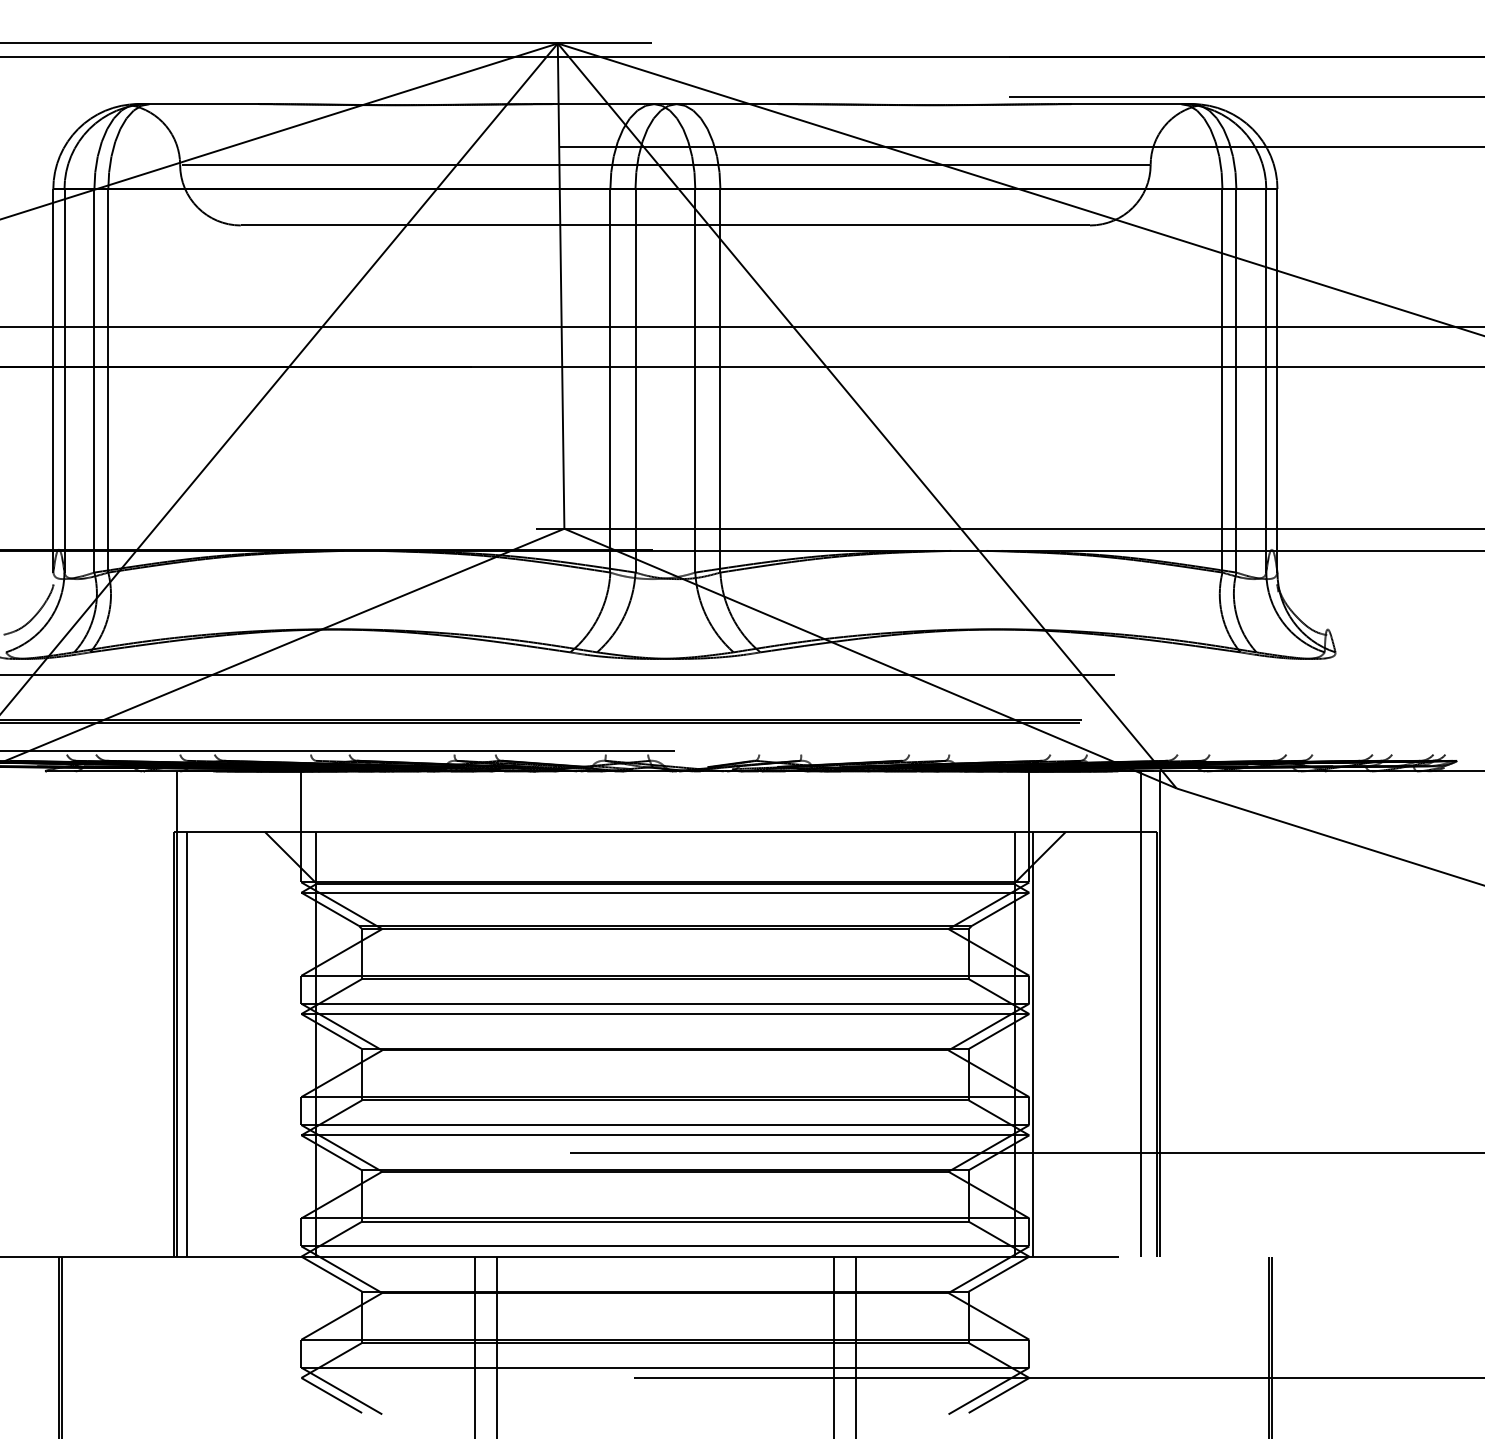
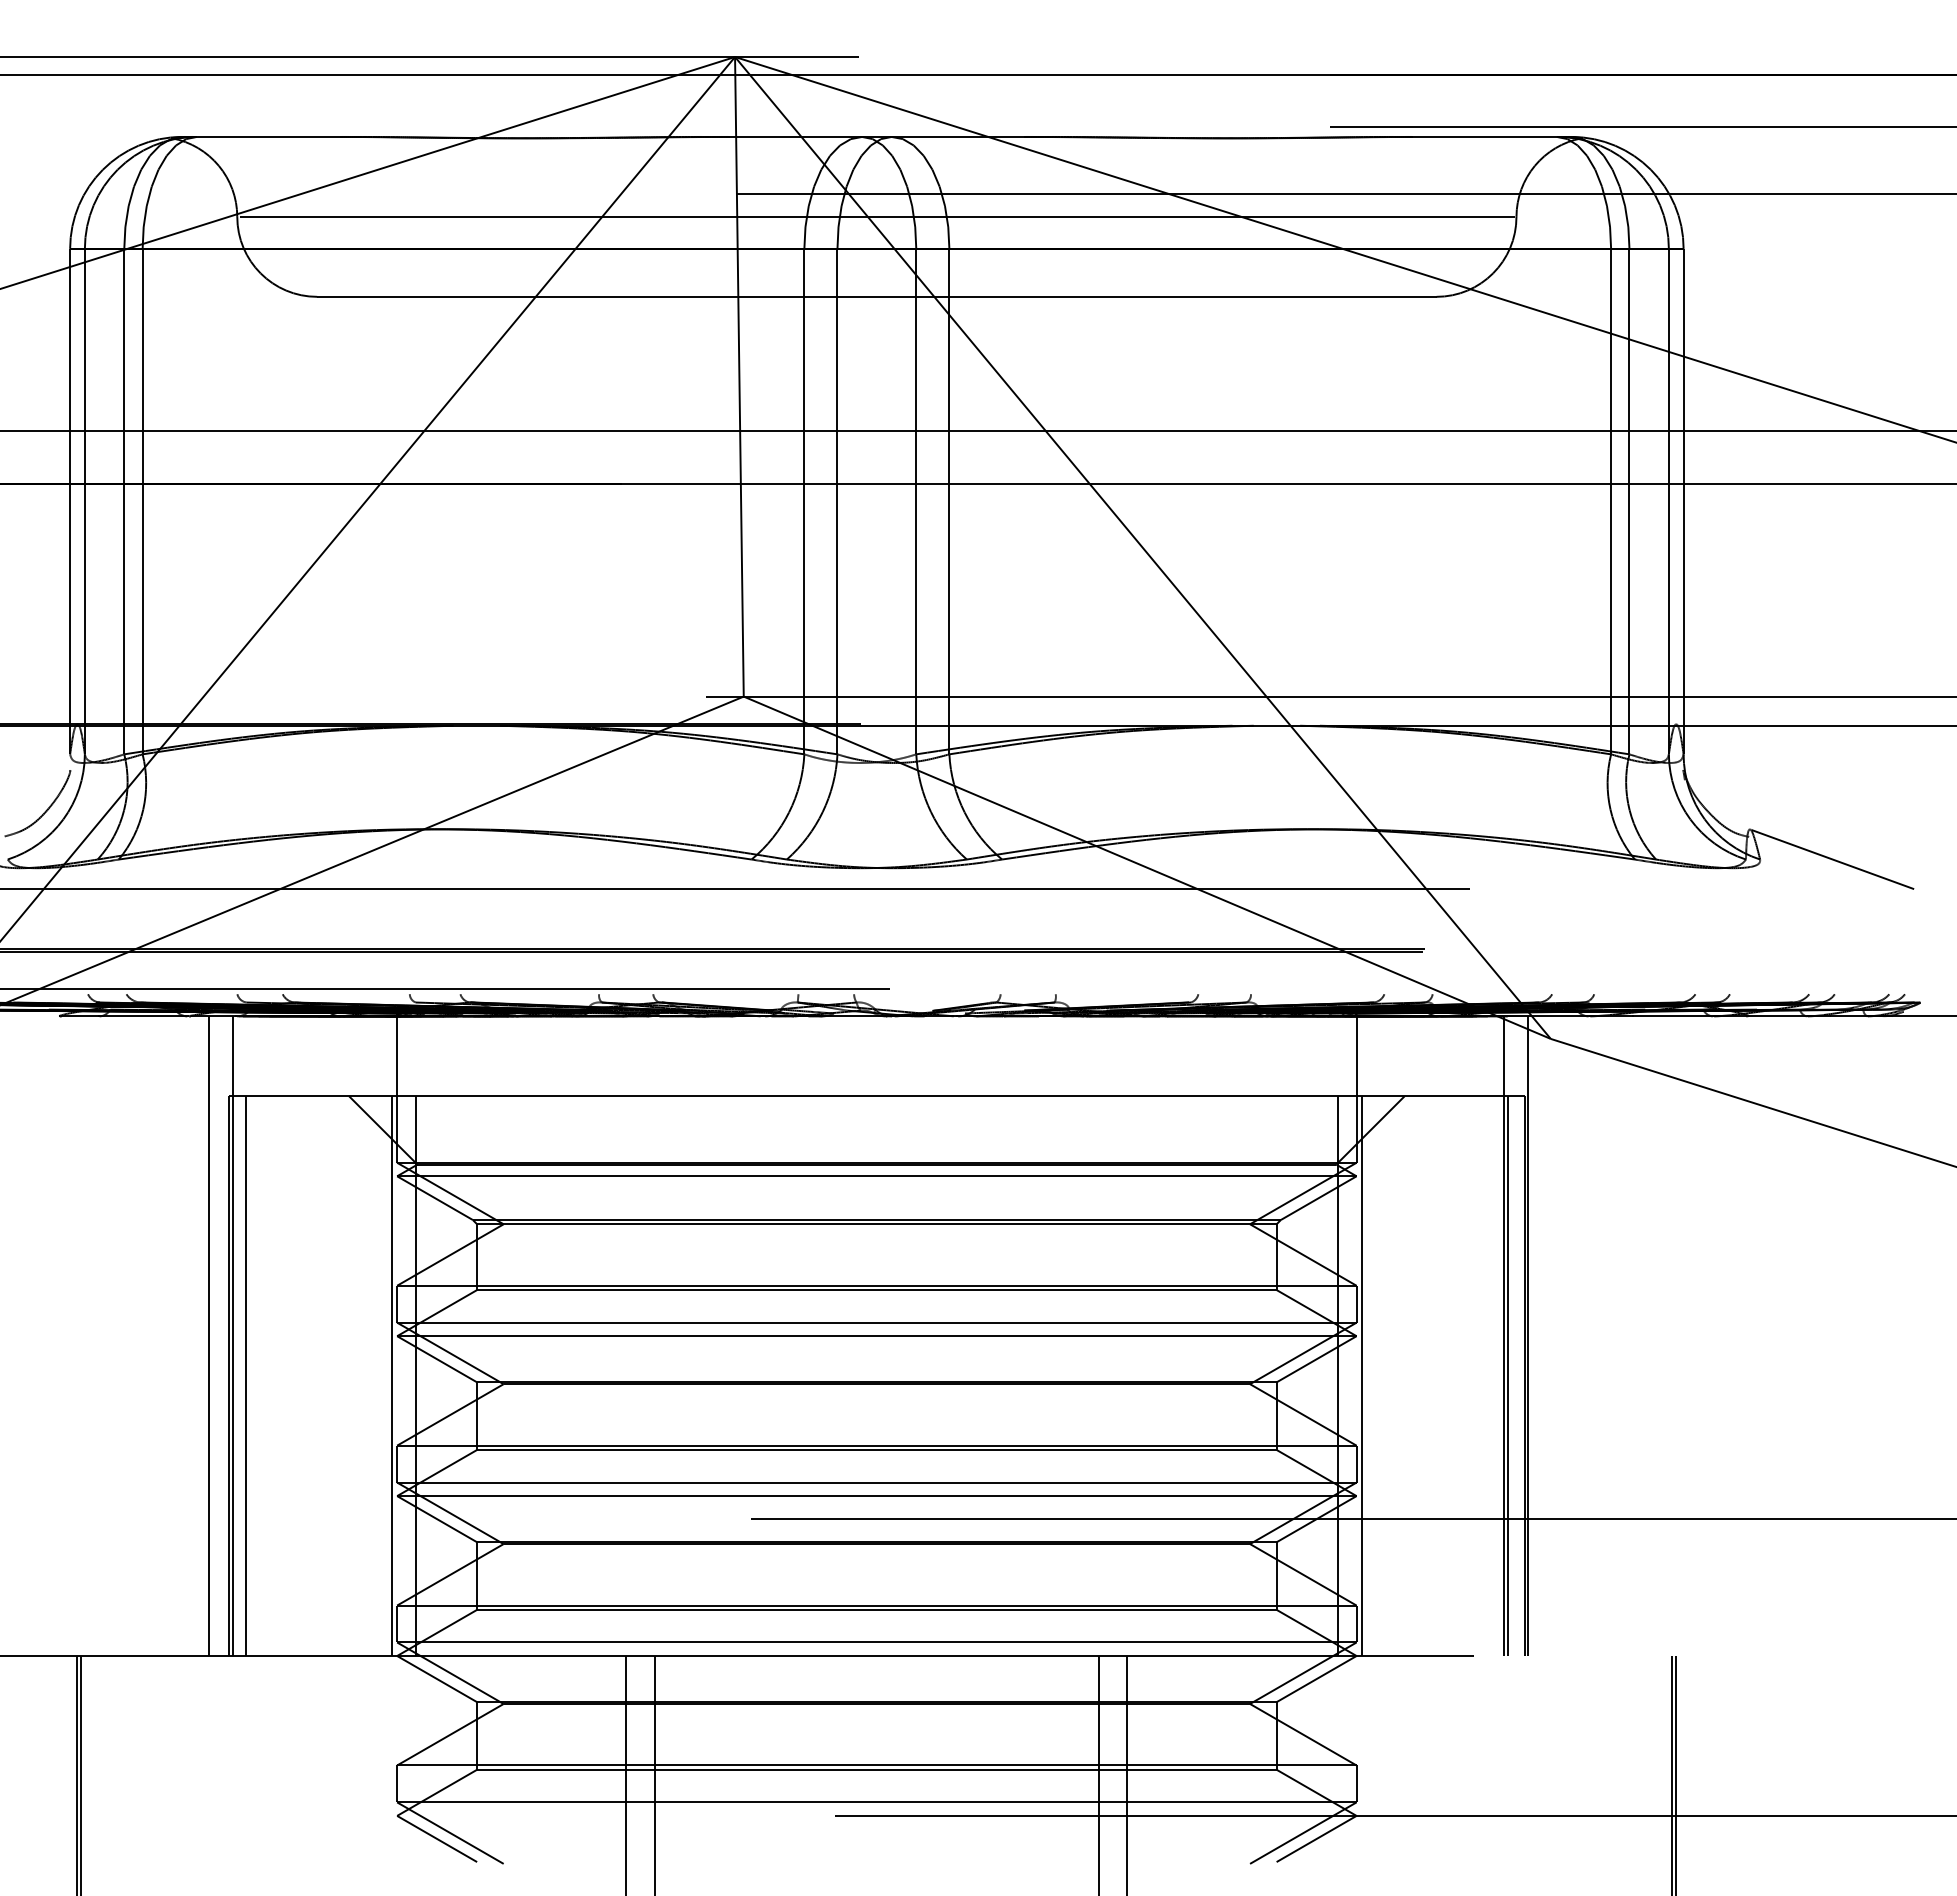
line: (1390, 652) -> (1832, 859), added
line: (159, 1014) -> (209, 1336), added
line: (297, 1044) -> (392, 1376), added
line: (1143, 1044) -> (1507, 1376), added

